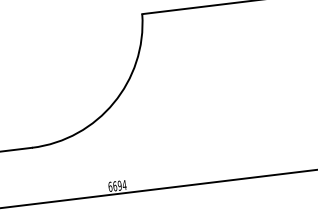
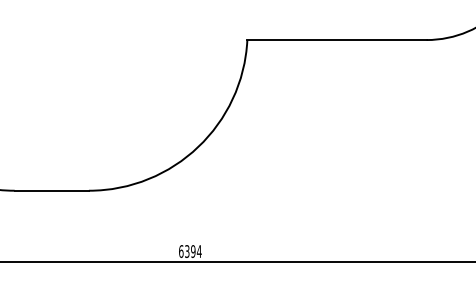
text: (115, 186) -> (187, 251), 6694 -> 6394

